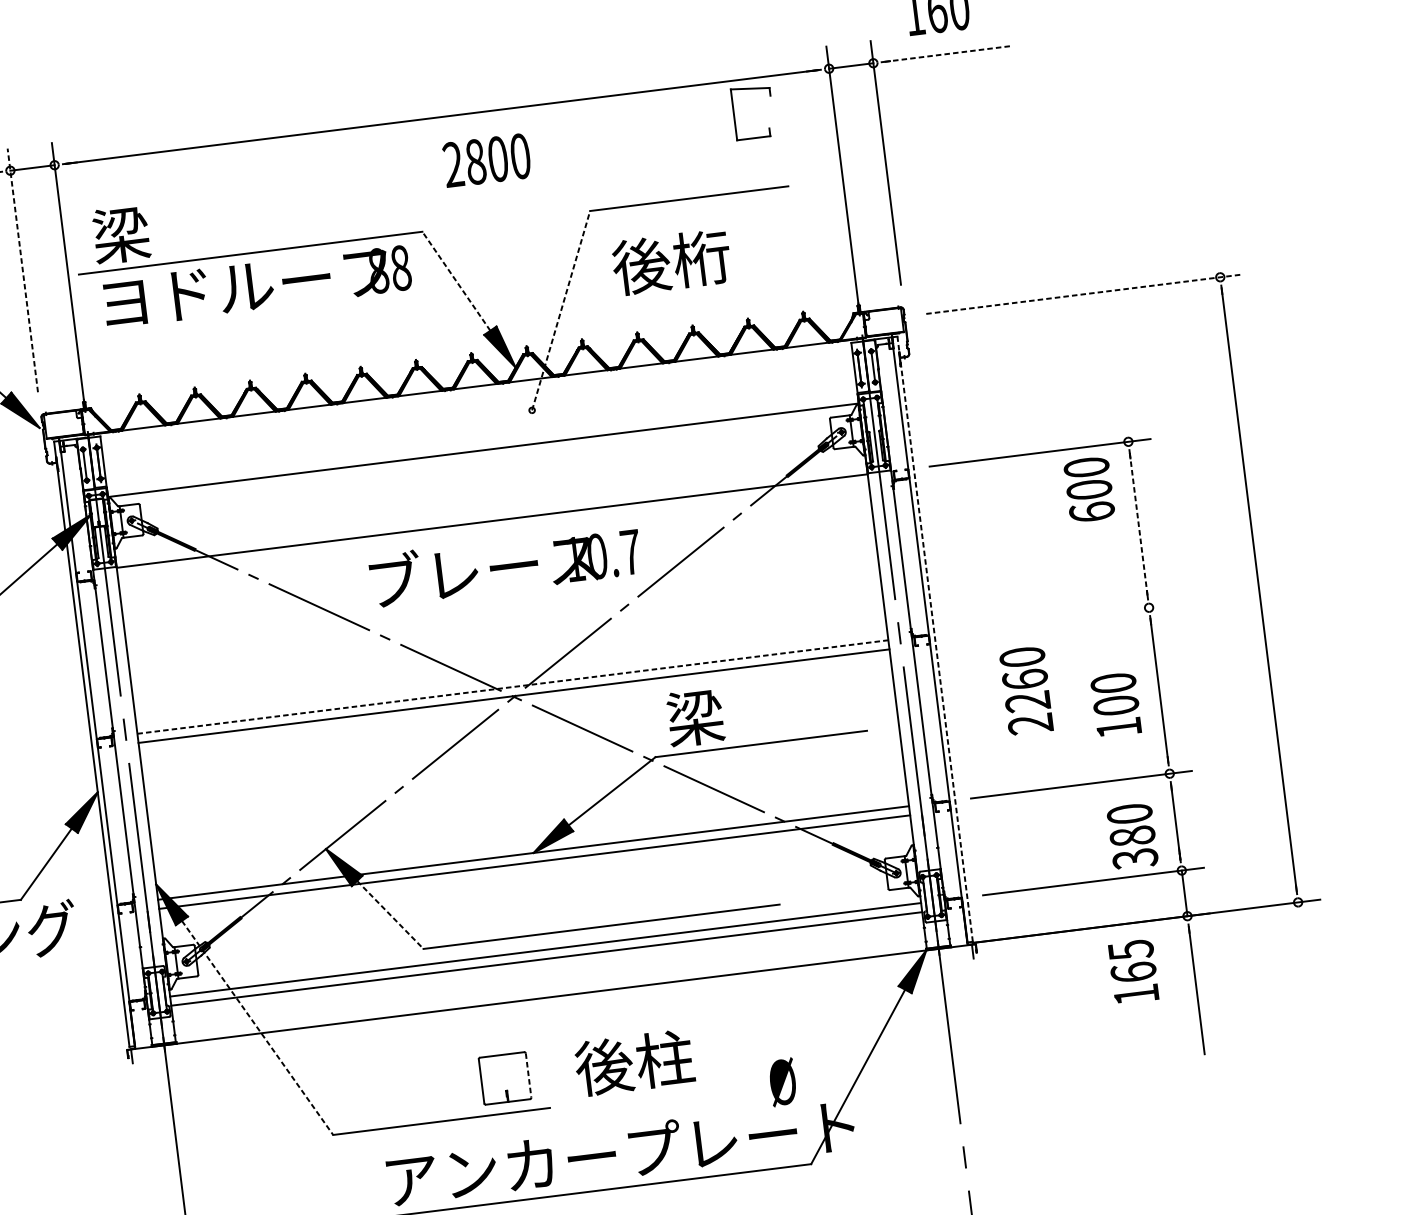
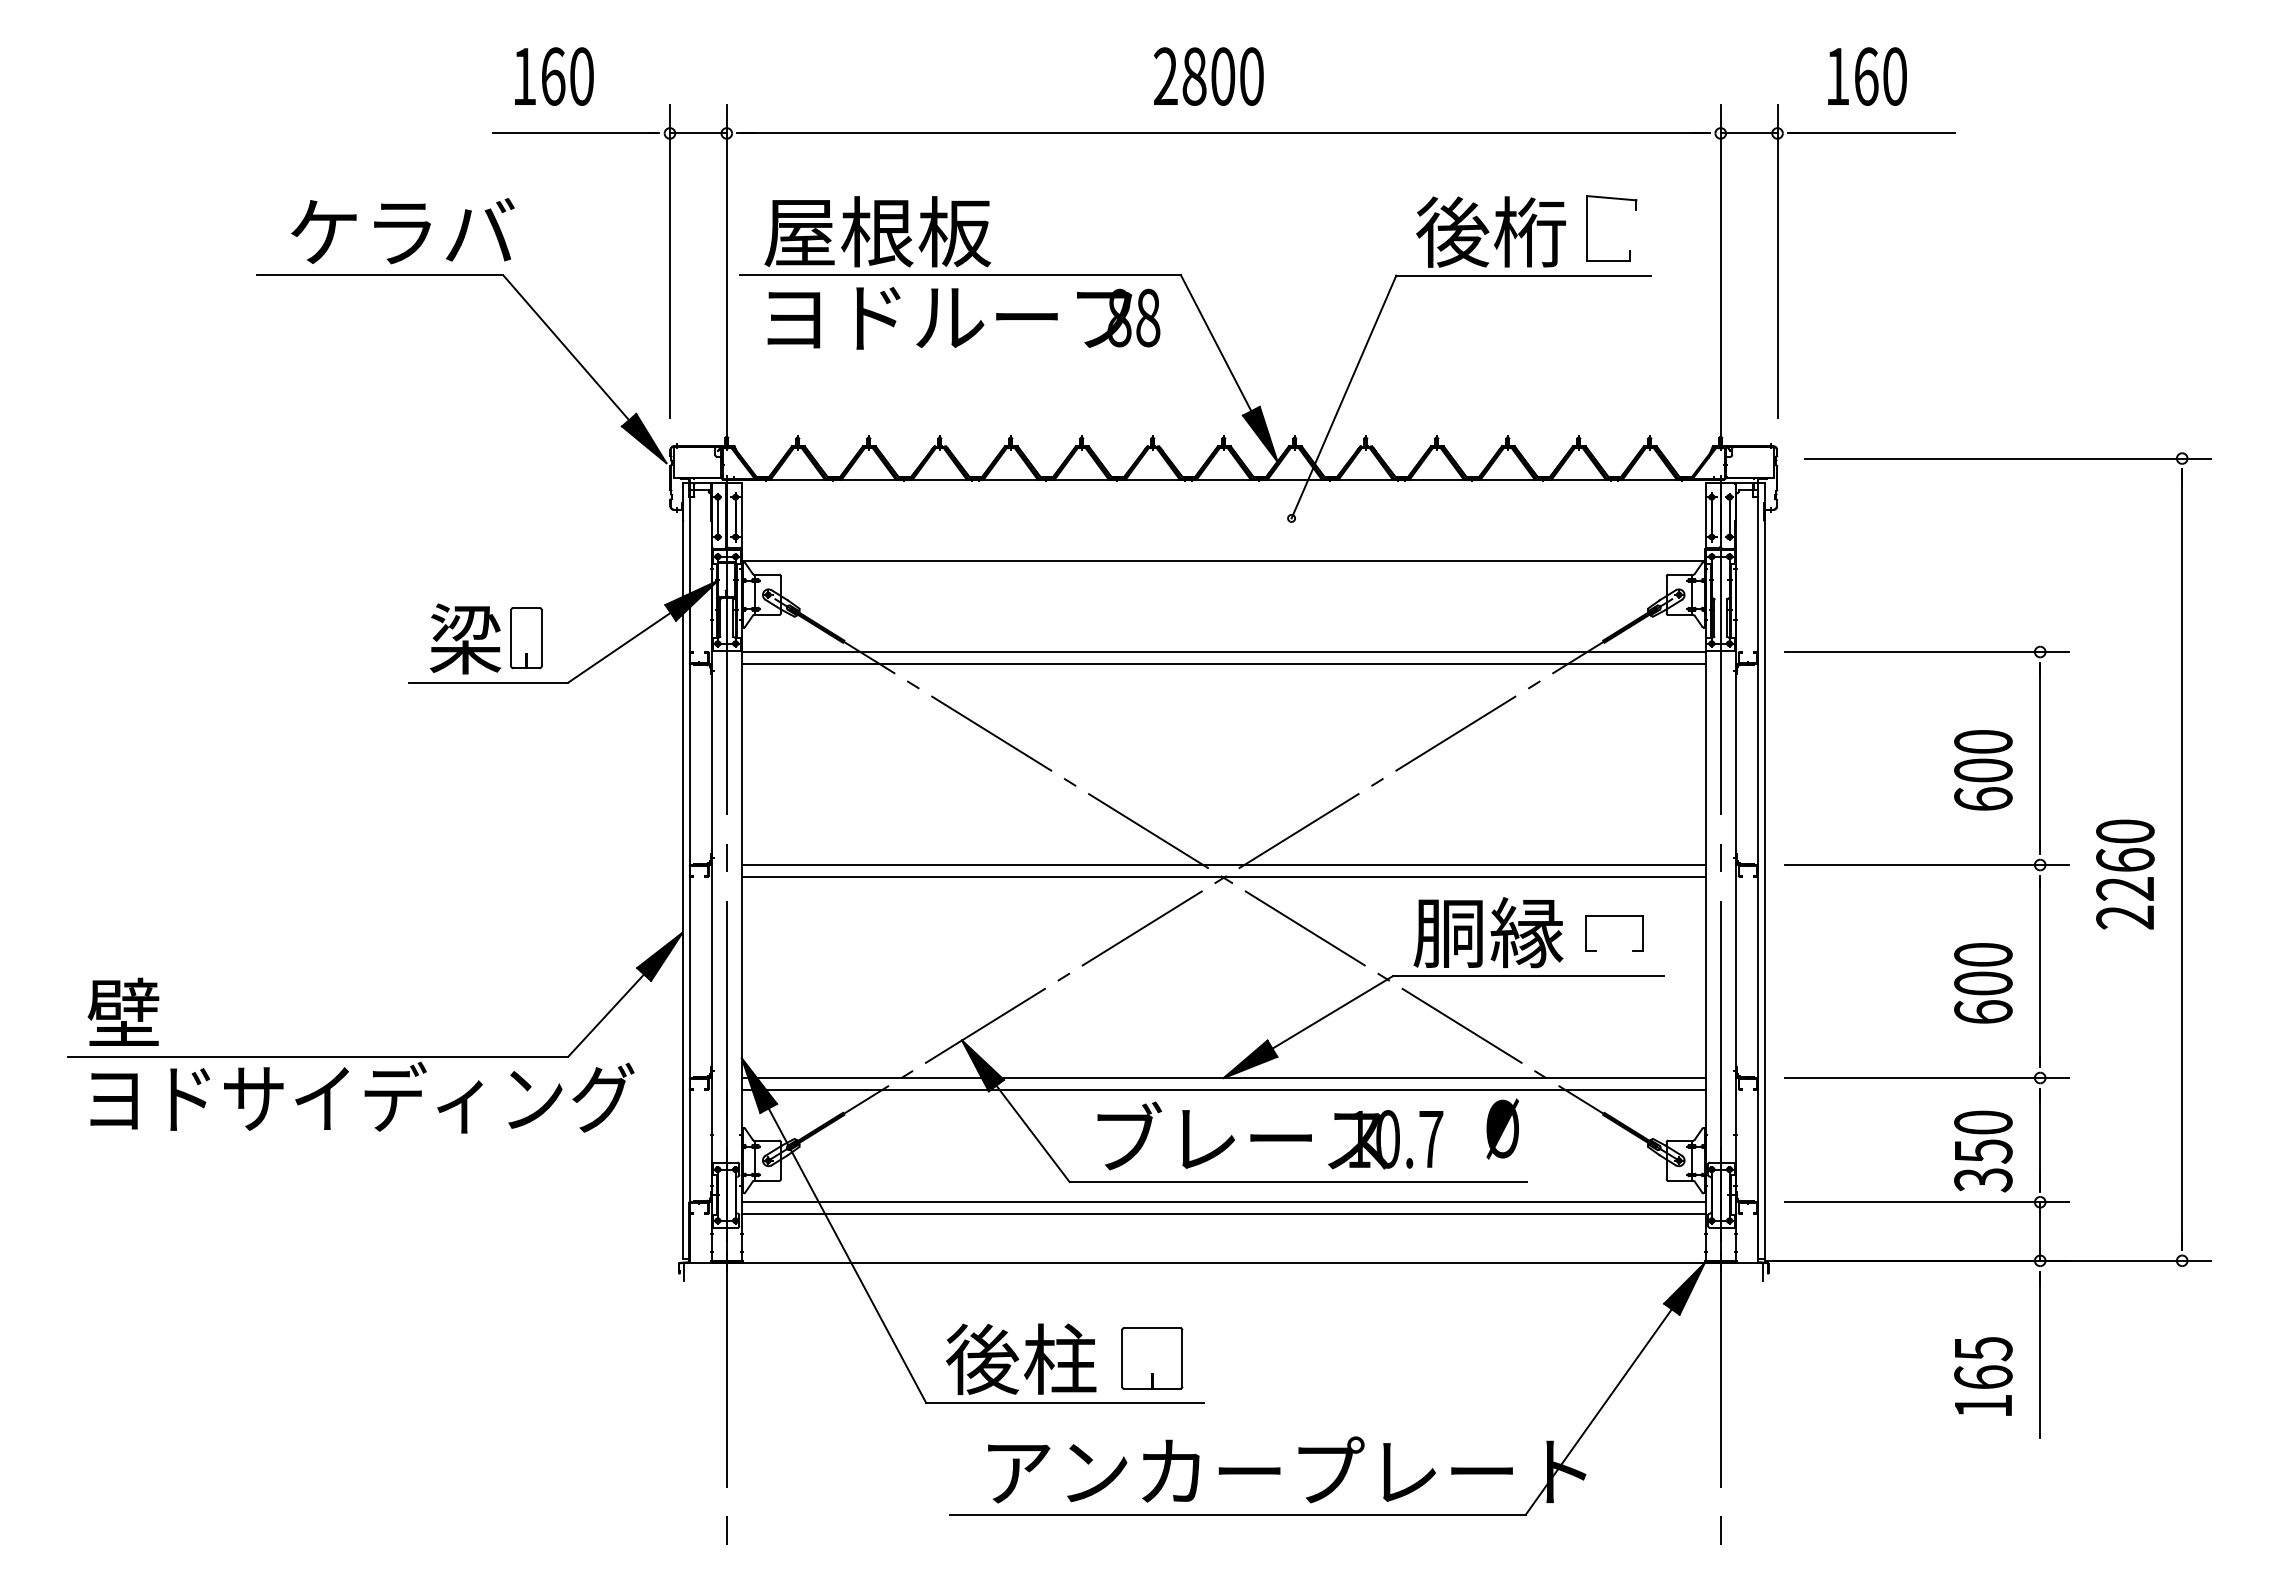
line: (948, 53) -> (1873, 133), dashed -> solid
part: (734, 114) -> (1587, 228), moved
text: (486, 160) -> (1208, 76), moved
text: (181, 227) -> (877, 231), 梁 -> 屋根板
text: (670, 261) -> (1490, 231), moved
line: (22, 269) -> (669, 260), dashed -> solid
line: (455, 280) -> (1215, 342), dashed -> solid
line: (1084, 294) -> (2007, 458), dashed -> solid
line: (561, 310) -> (1344, 396), dashed -> solid
text: (1089, 489) -> (1983, 770), moved
line: (1139, 525) -> (2040, 759), dashed -> solid
line: (493, 530) -> (1223, 663), added
text: (505, 564) -> (1270, 1135), moved
line: (1060, 619) -> (1926, 865), added
line: (934, 638) -> (1764, 870), dashed -> solid
line: (512, 687) -> (1223, 865), dashed -> solid
part: (822, 689) -> (1614, 916), added
text: (1026, 690) -> (2125, 874), moved
text: (725, 713) -> (1488, 932), 梁 -> 胴縁
text: (1119, 727) -> (1983, 1011), 100 -> 600
text: (1132, 836) -> (1983, 1151), 380 -> 350
line: (390, 915) -> (1033, 1134), dashed -> solid
text: (1133, 971) -> (1983, 1376), moved
line: (257, 1027) -> (847, 1255), dashed -> solid
text: (634, 1062) -> (1021, 1358), moved
line: (528, 1075) -> (1182, 1358), dashed -> solid
text: (782, 1081) -> (1502, 1128), moved

